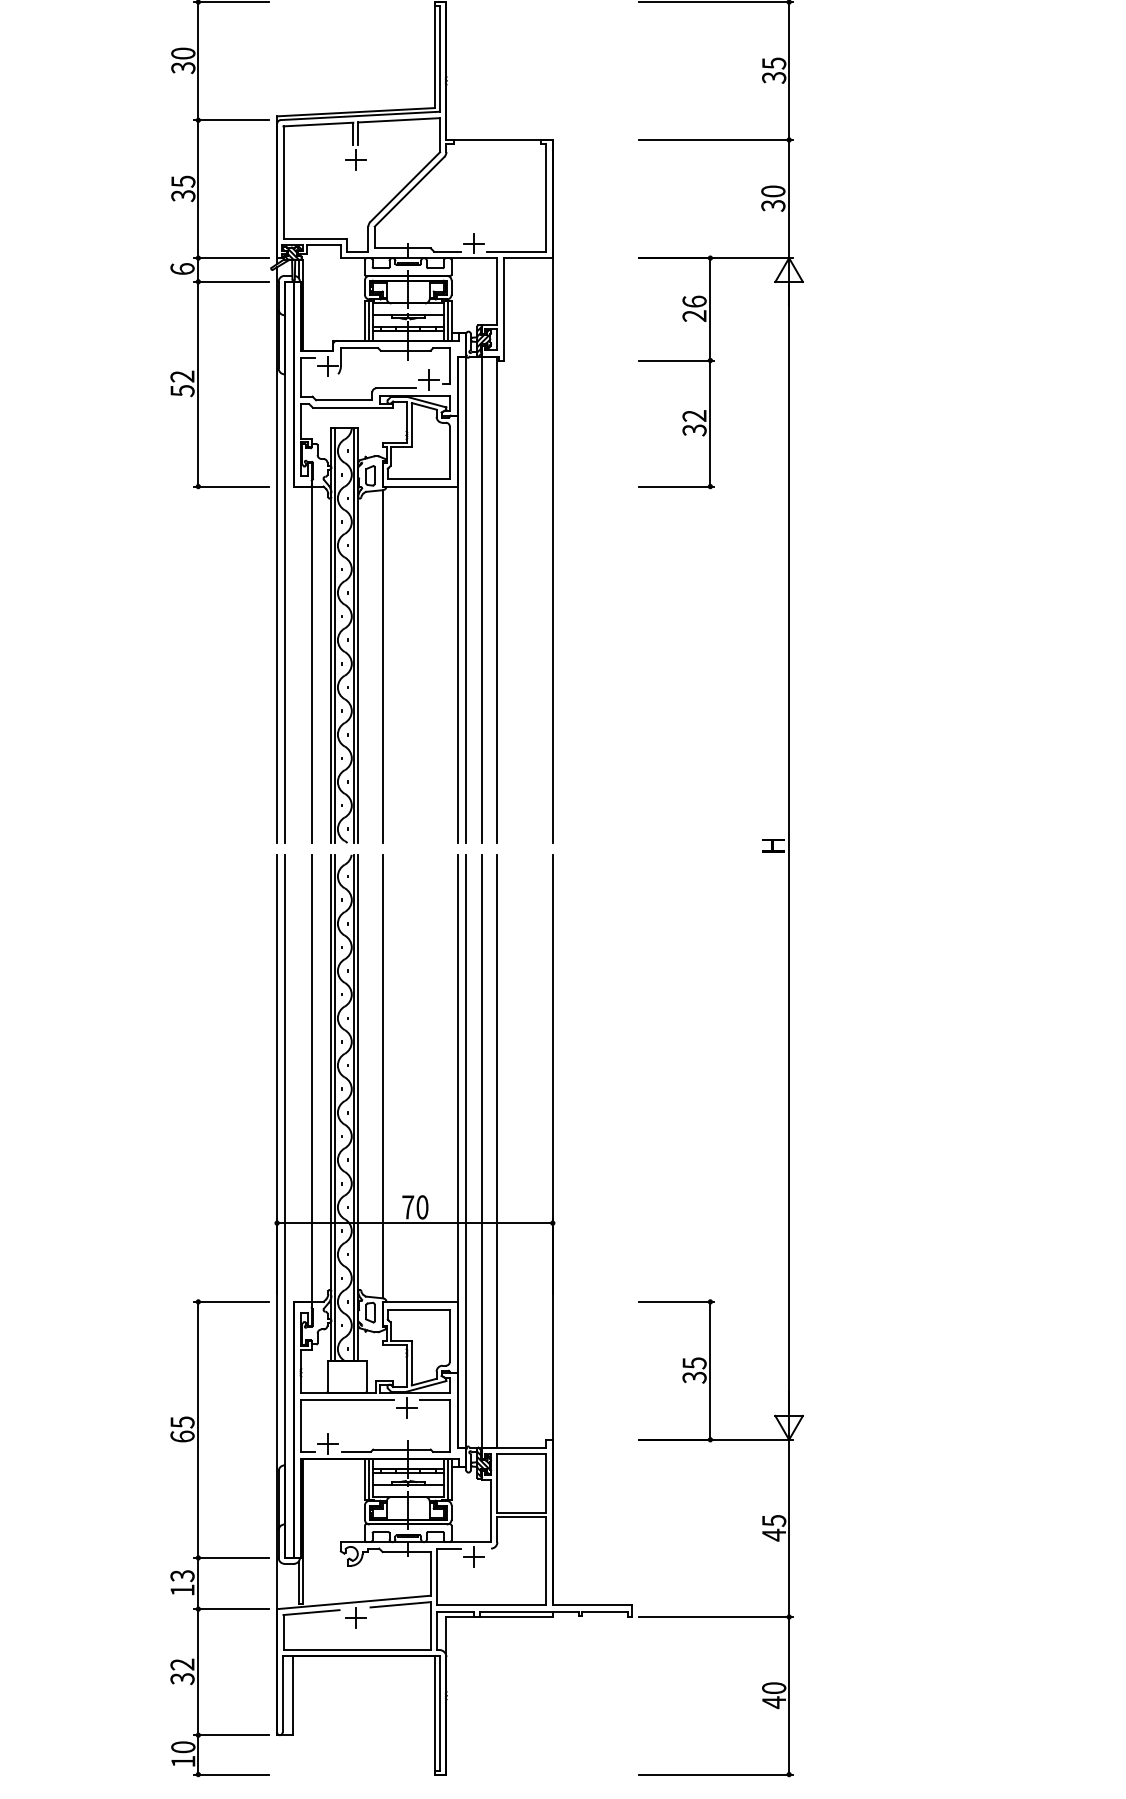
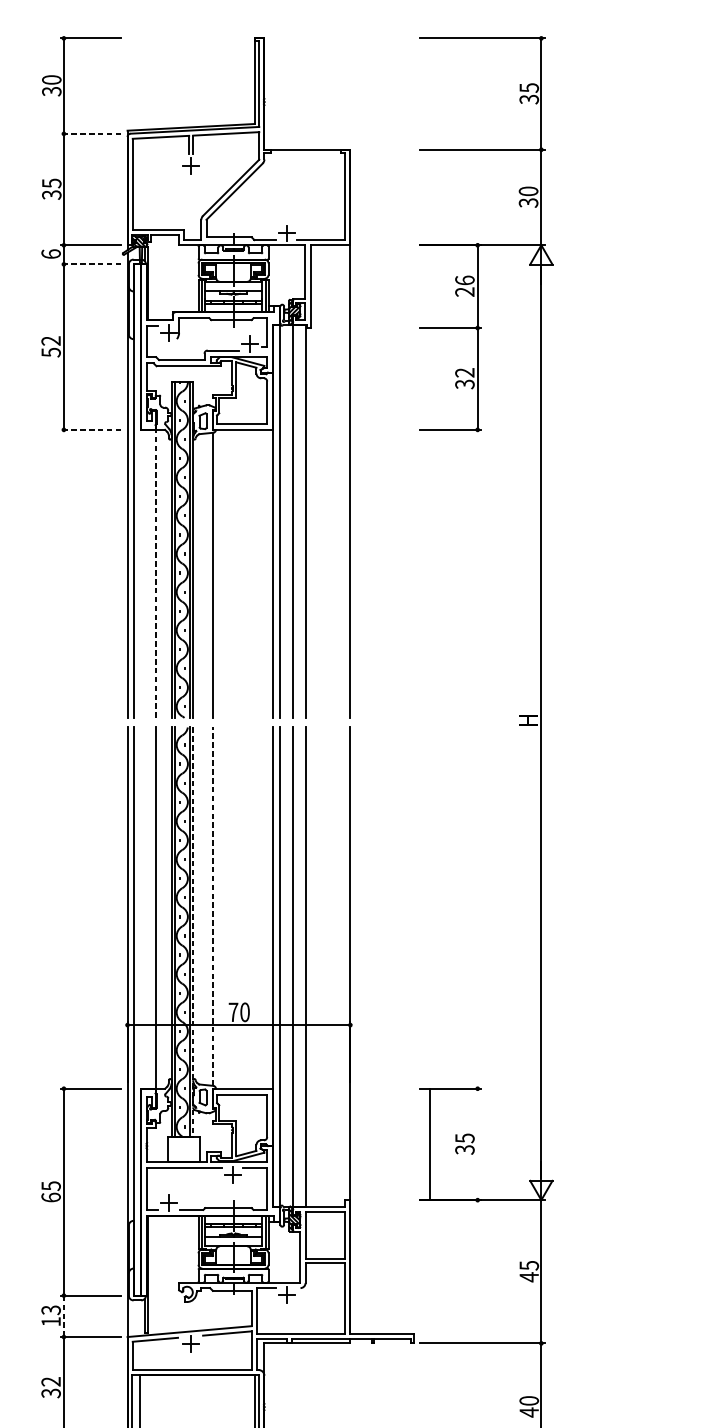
line: (231, 120) -> (90, 134), solid -> dashed
line: (231, 281) -> (90, 264), solid -> dashed
line: (231, 486) -> (90, 429), solid -> dashed
line: (311, 664) -> (155, 573), solid -> dashed
line: (382, 1076) -> (212, 906), solid -> dashed
line: (358, 1108) -> (193, 932), solid -> dashed
line: (710, 1370) -> (430, 1144), moved
line: (198, 1583) -> (64, 1316), solid -> dashed

